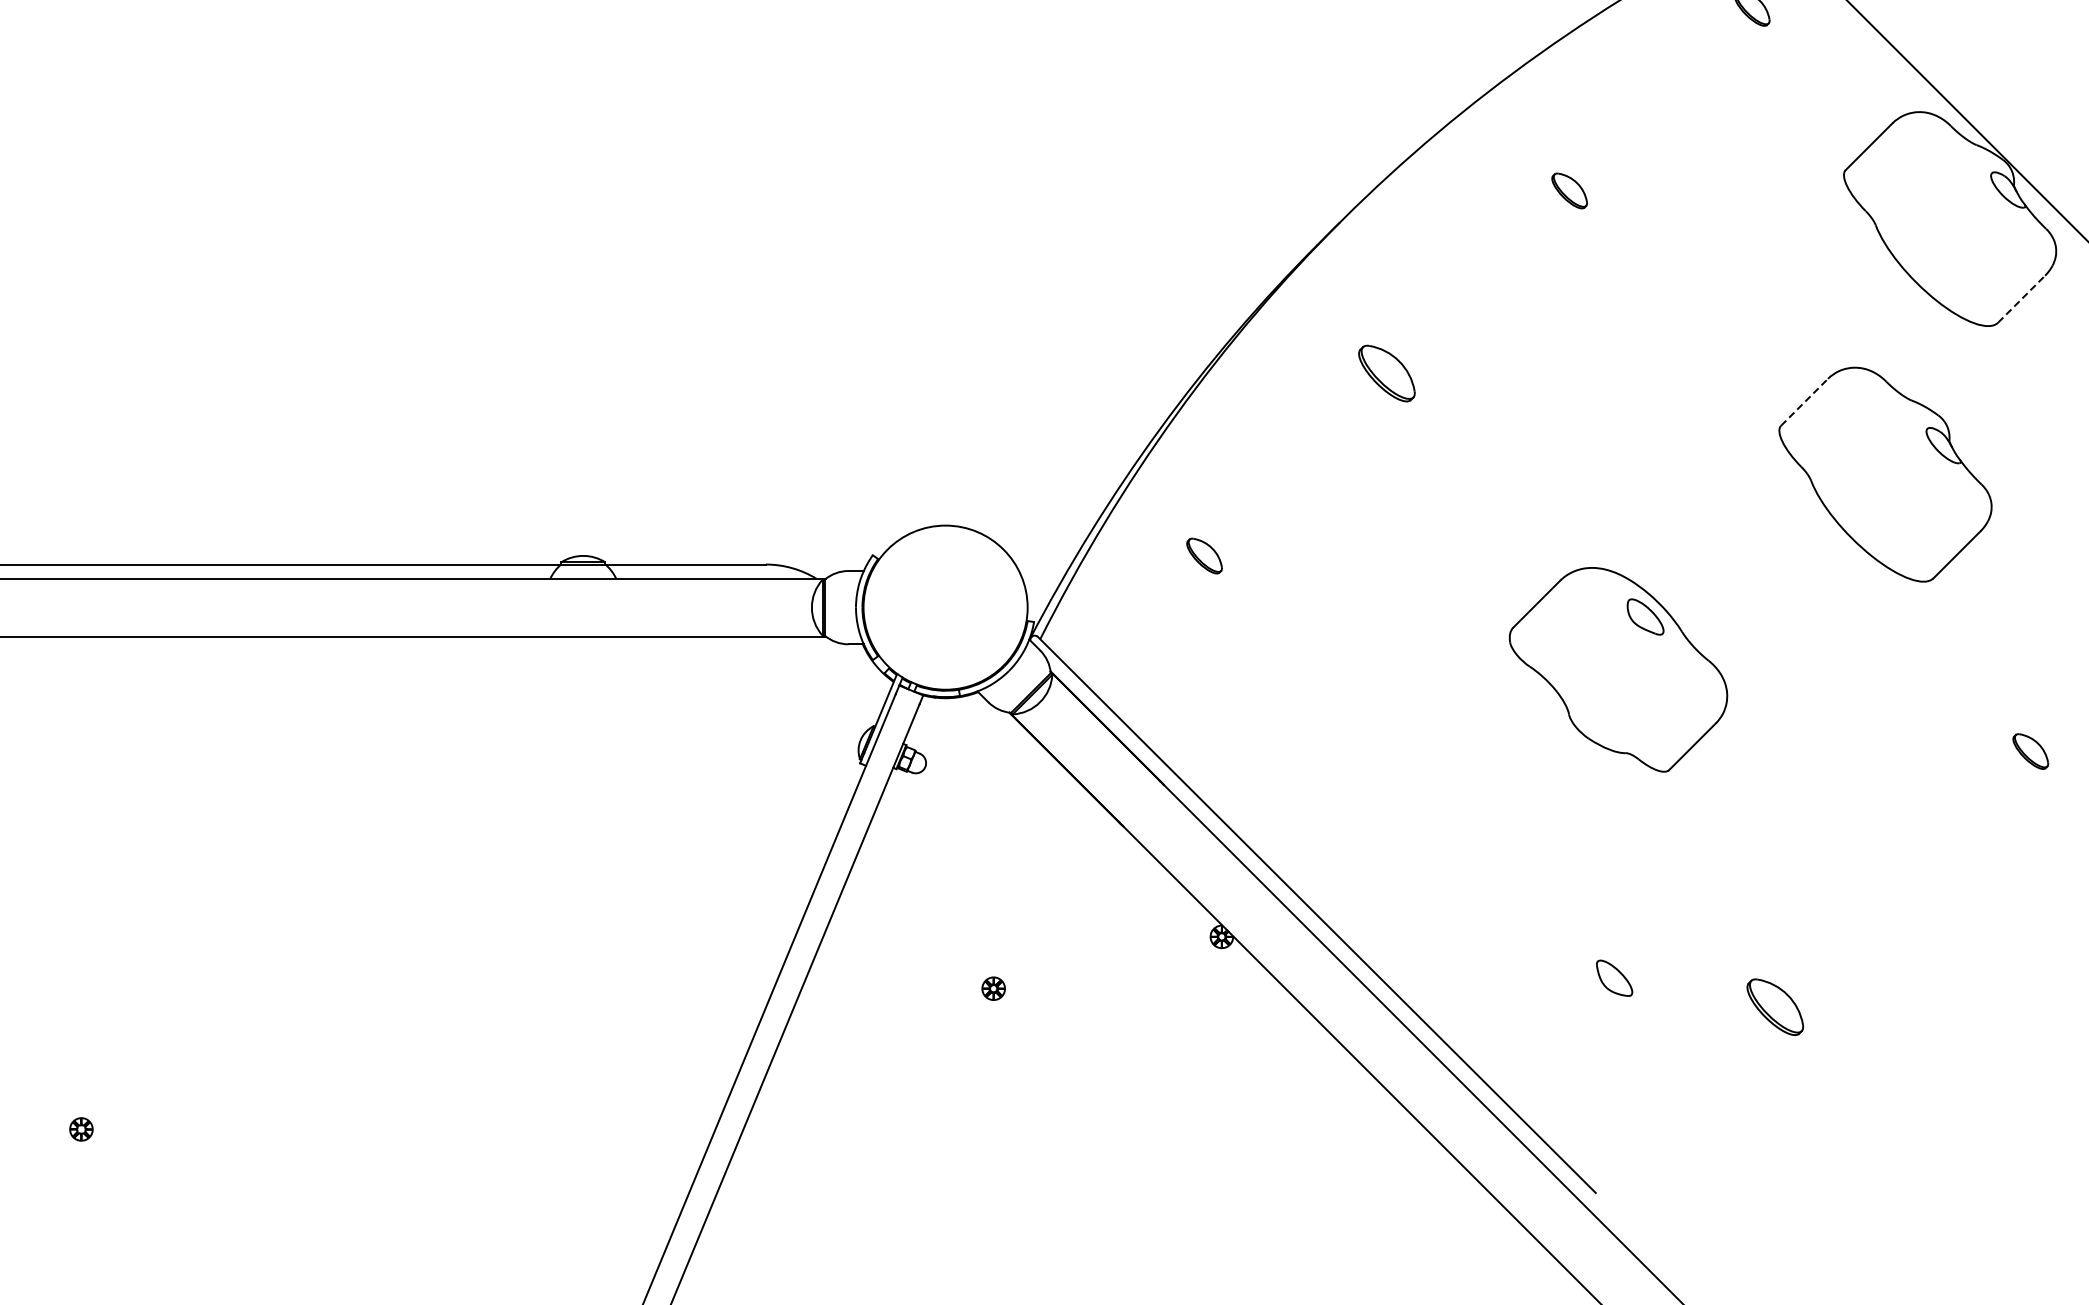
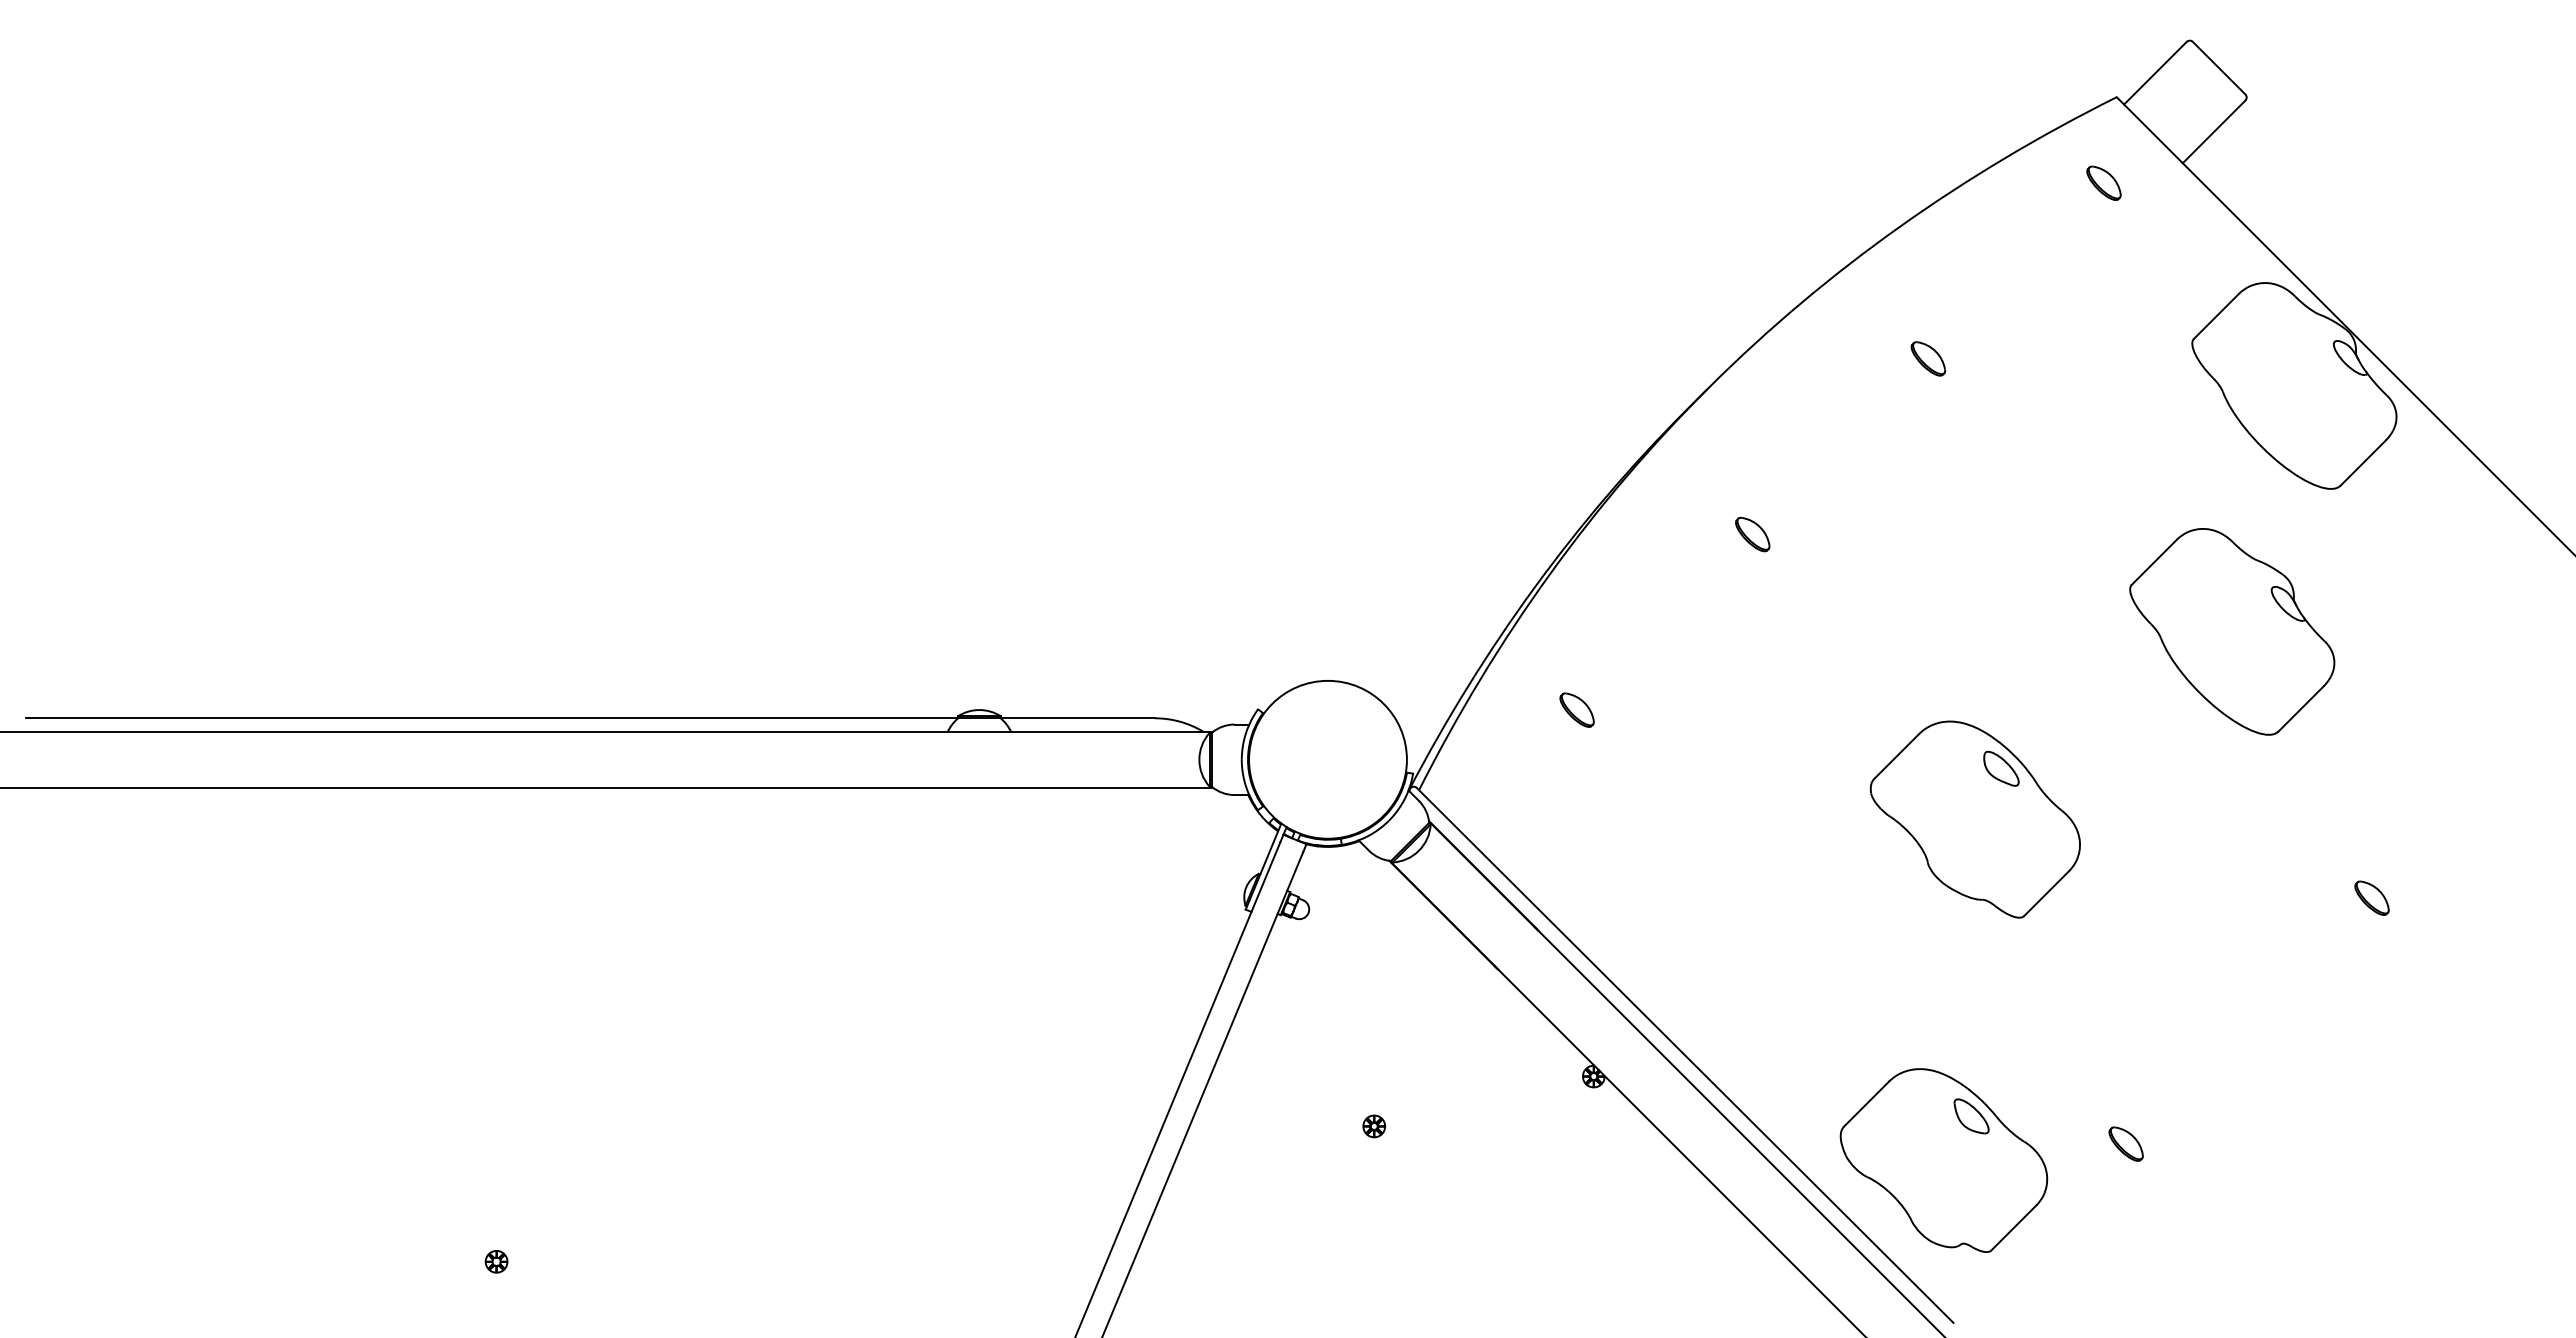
line: (2021, 299) -> (2363, 463), dashed -> solid
part: (1386, 373) -> (1752, 534), size x0.62
line: (1804, 402) -> (2154, 562), dashed -> solid
part: (1774, 1006) -> (2125, 1143), size x0.62
part: (1585, 1024) -> (1943, 1160), added

